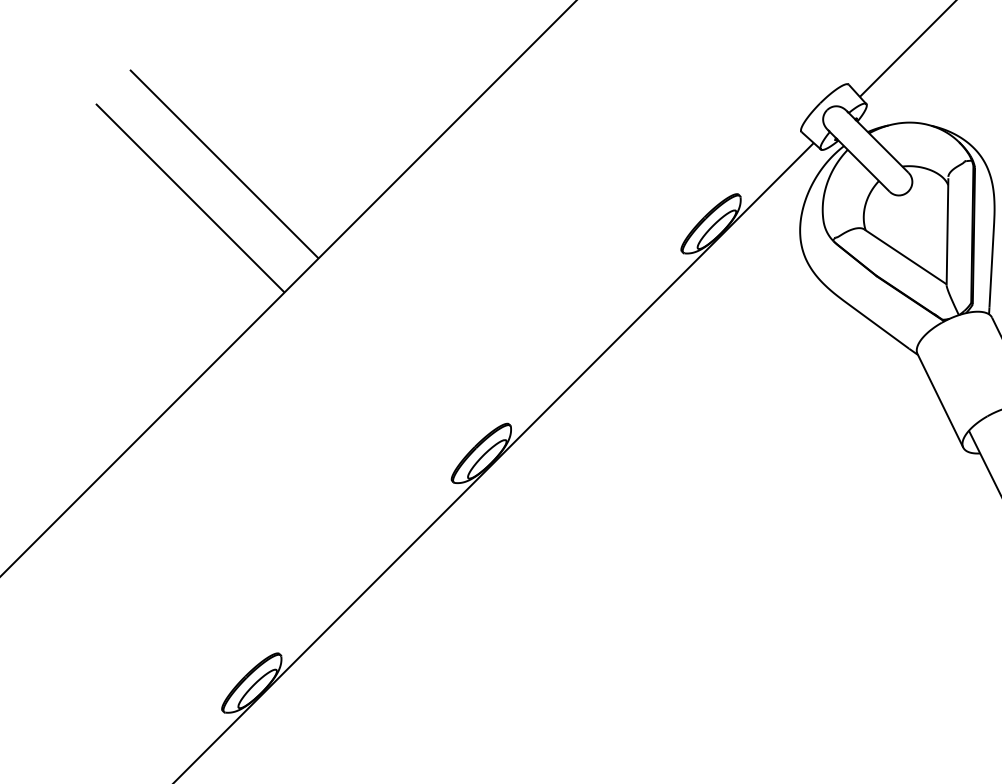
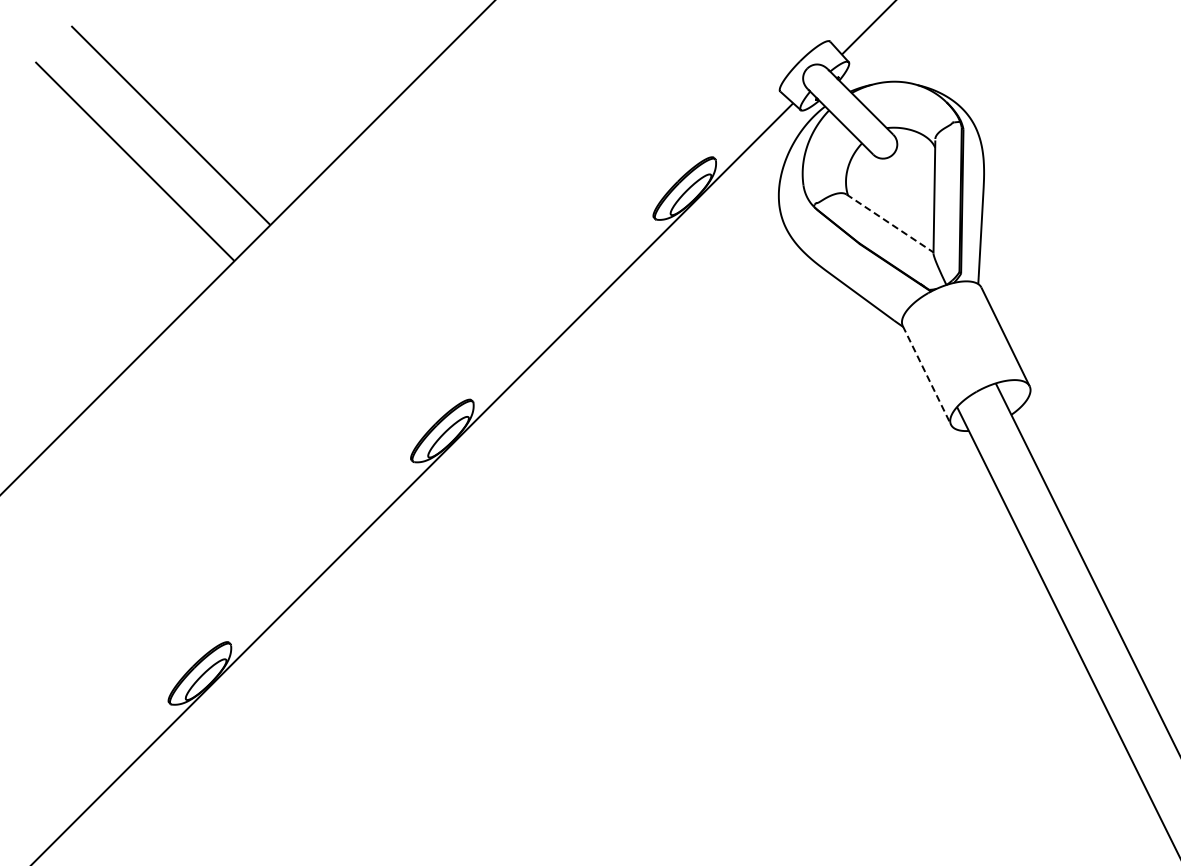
line: (905, 256) -> (890, 223), solid -> dashed
line: (940, 400) -> (926, 375), solid -> dashed

